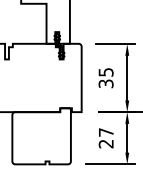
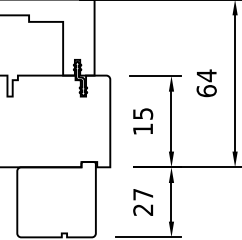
text: (106, 83) -> (143, 129), 35 -> 15

